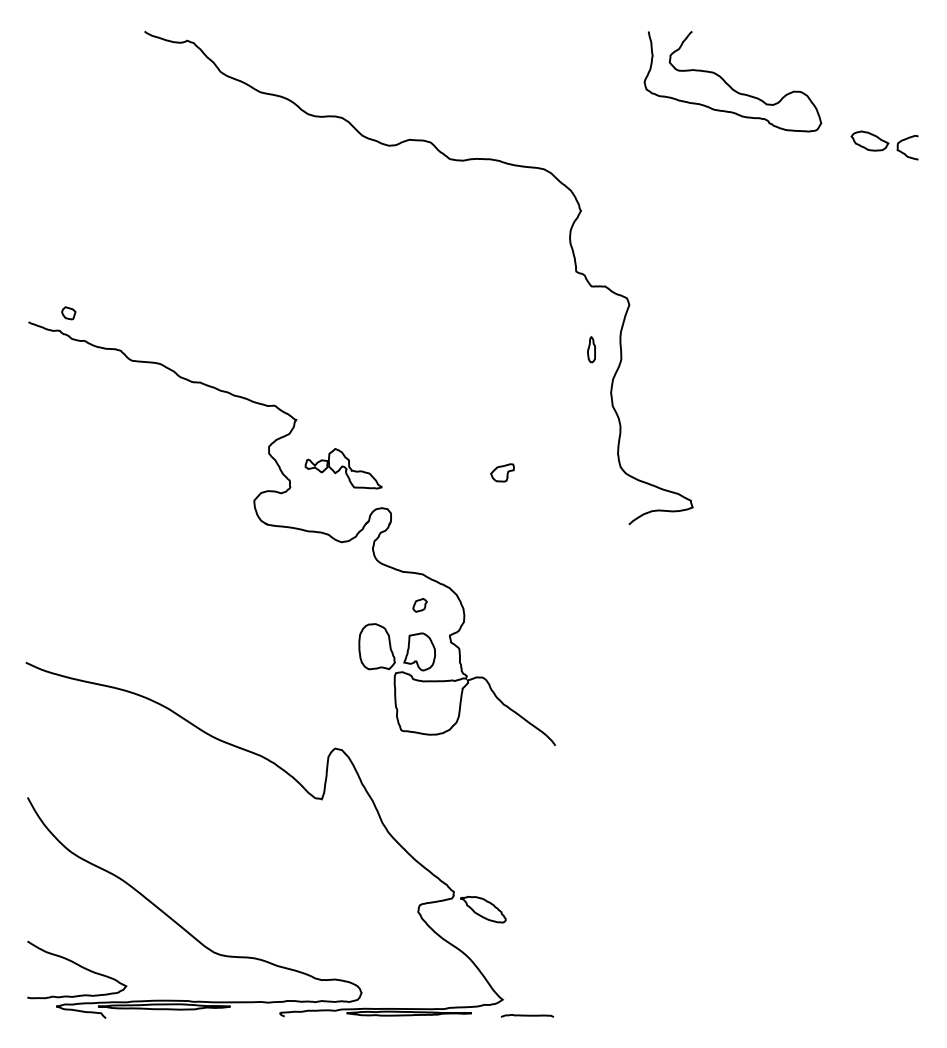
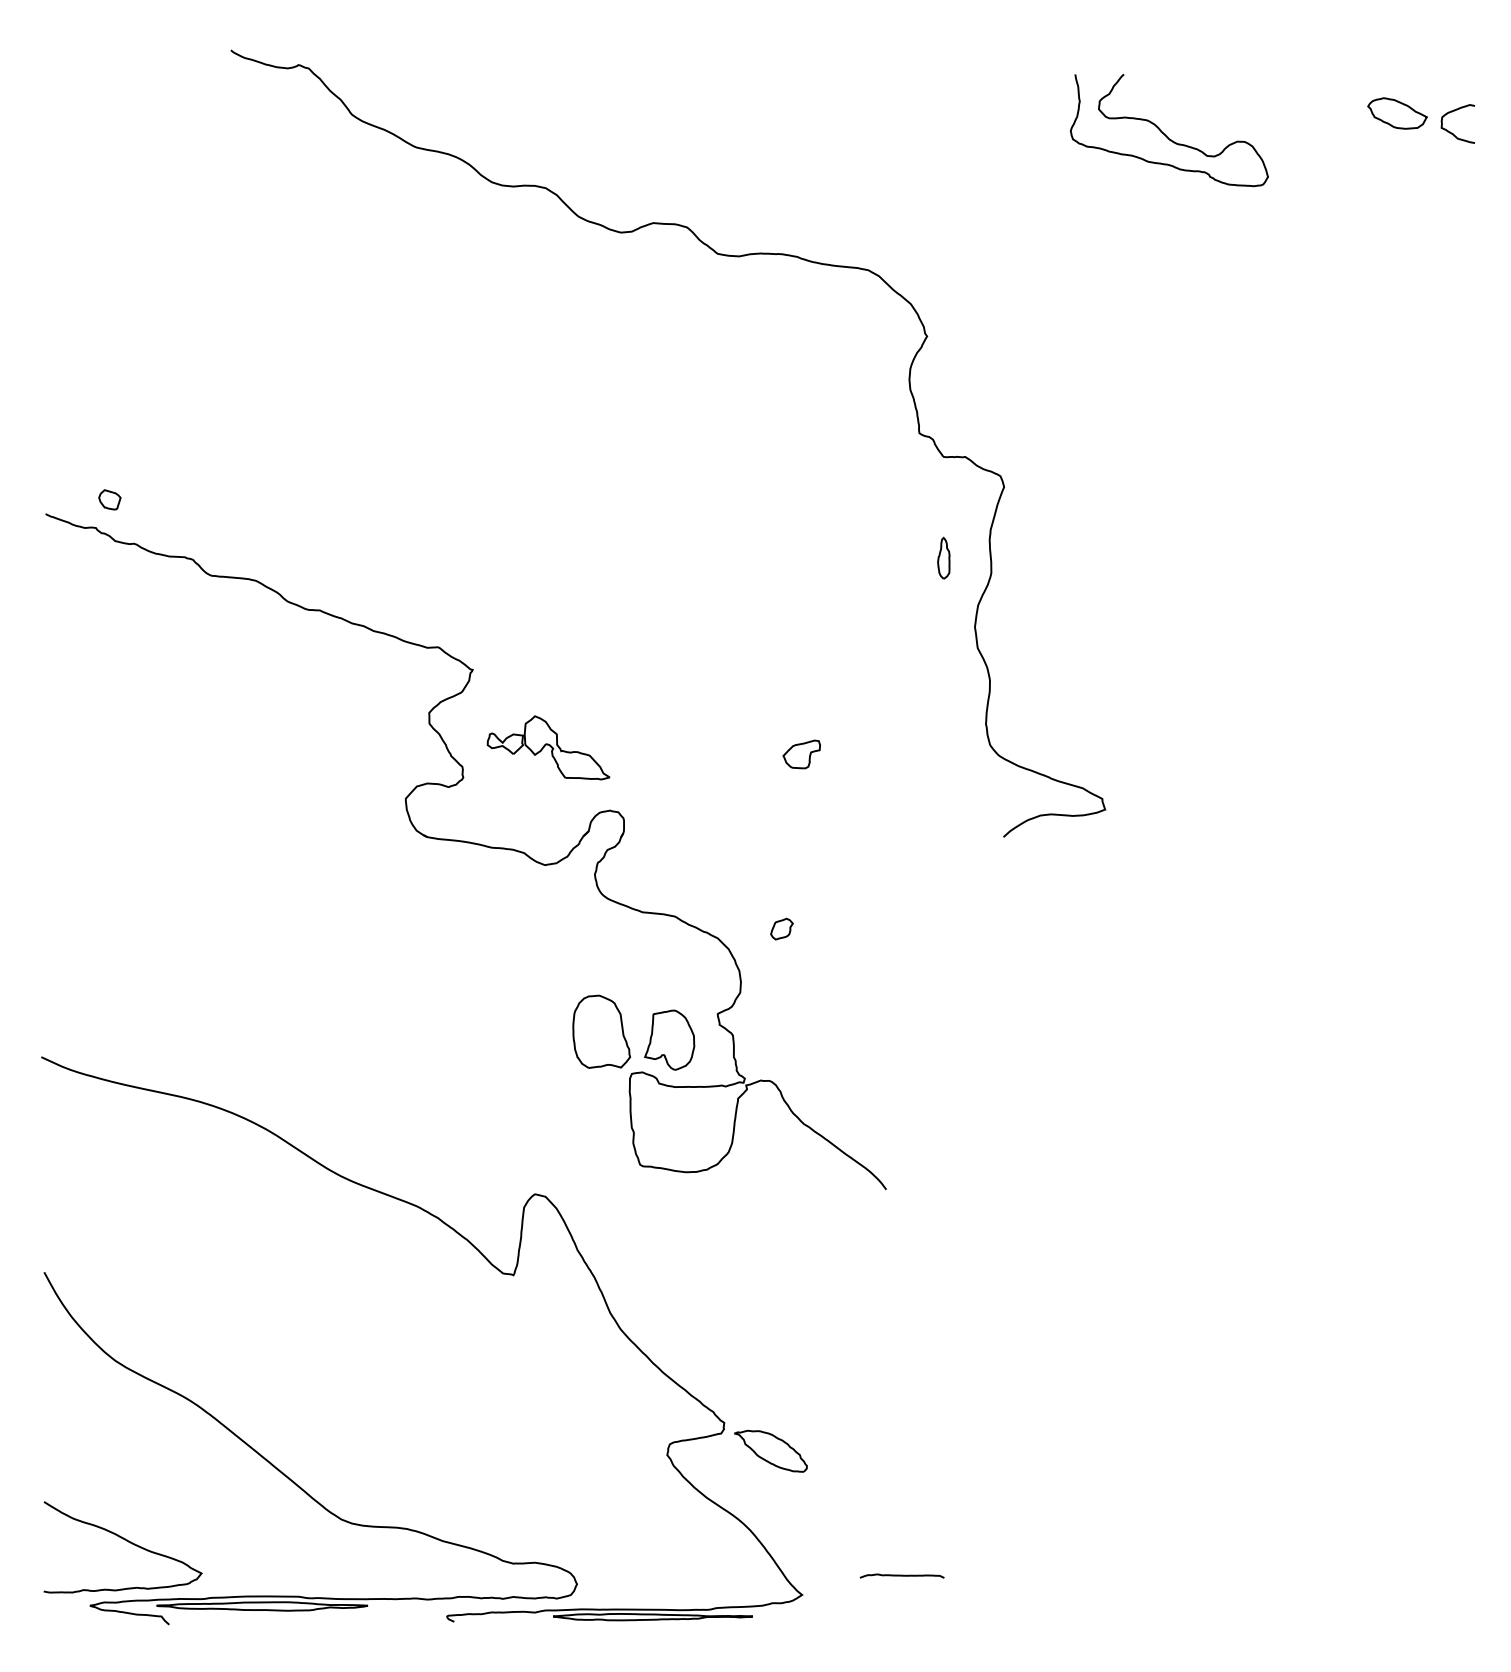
part: (732, 81) -> (1168, 130), size x0.7
part: (884, 145) -> (1420, 120), moved
part: (419, 605) -> (781, 929), moved
line: (527, 1015) -> (902, 1575), moved

